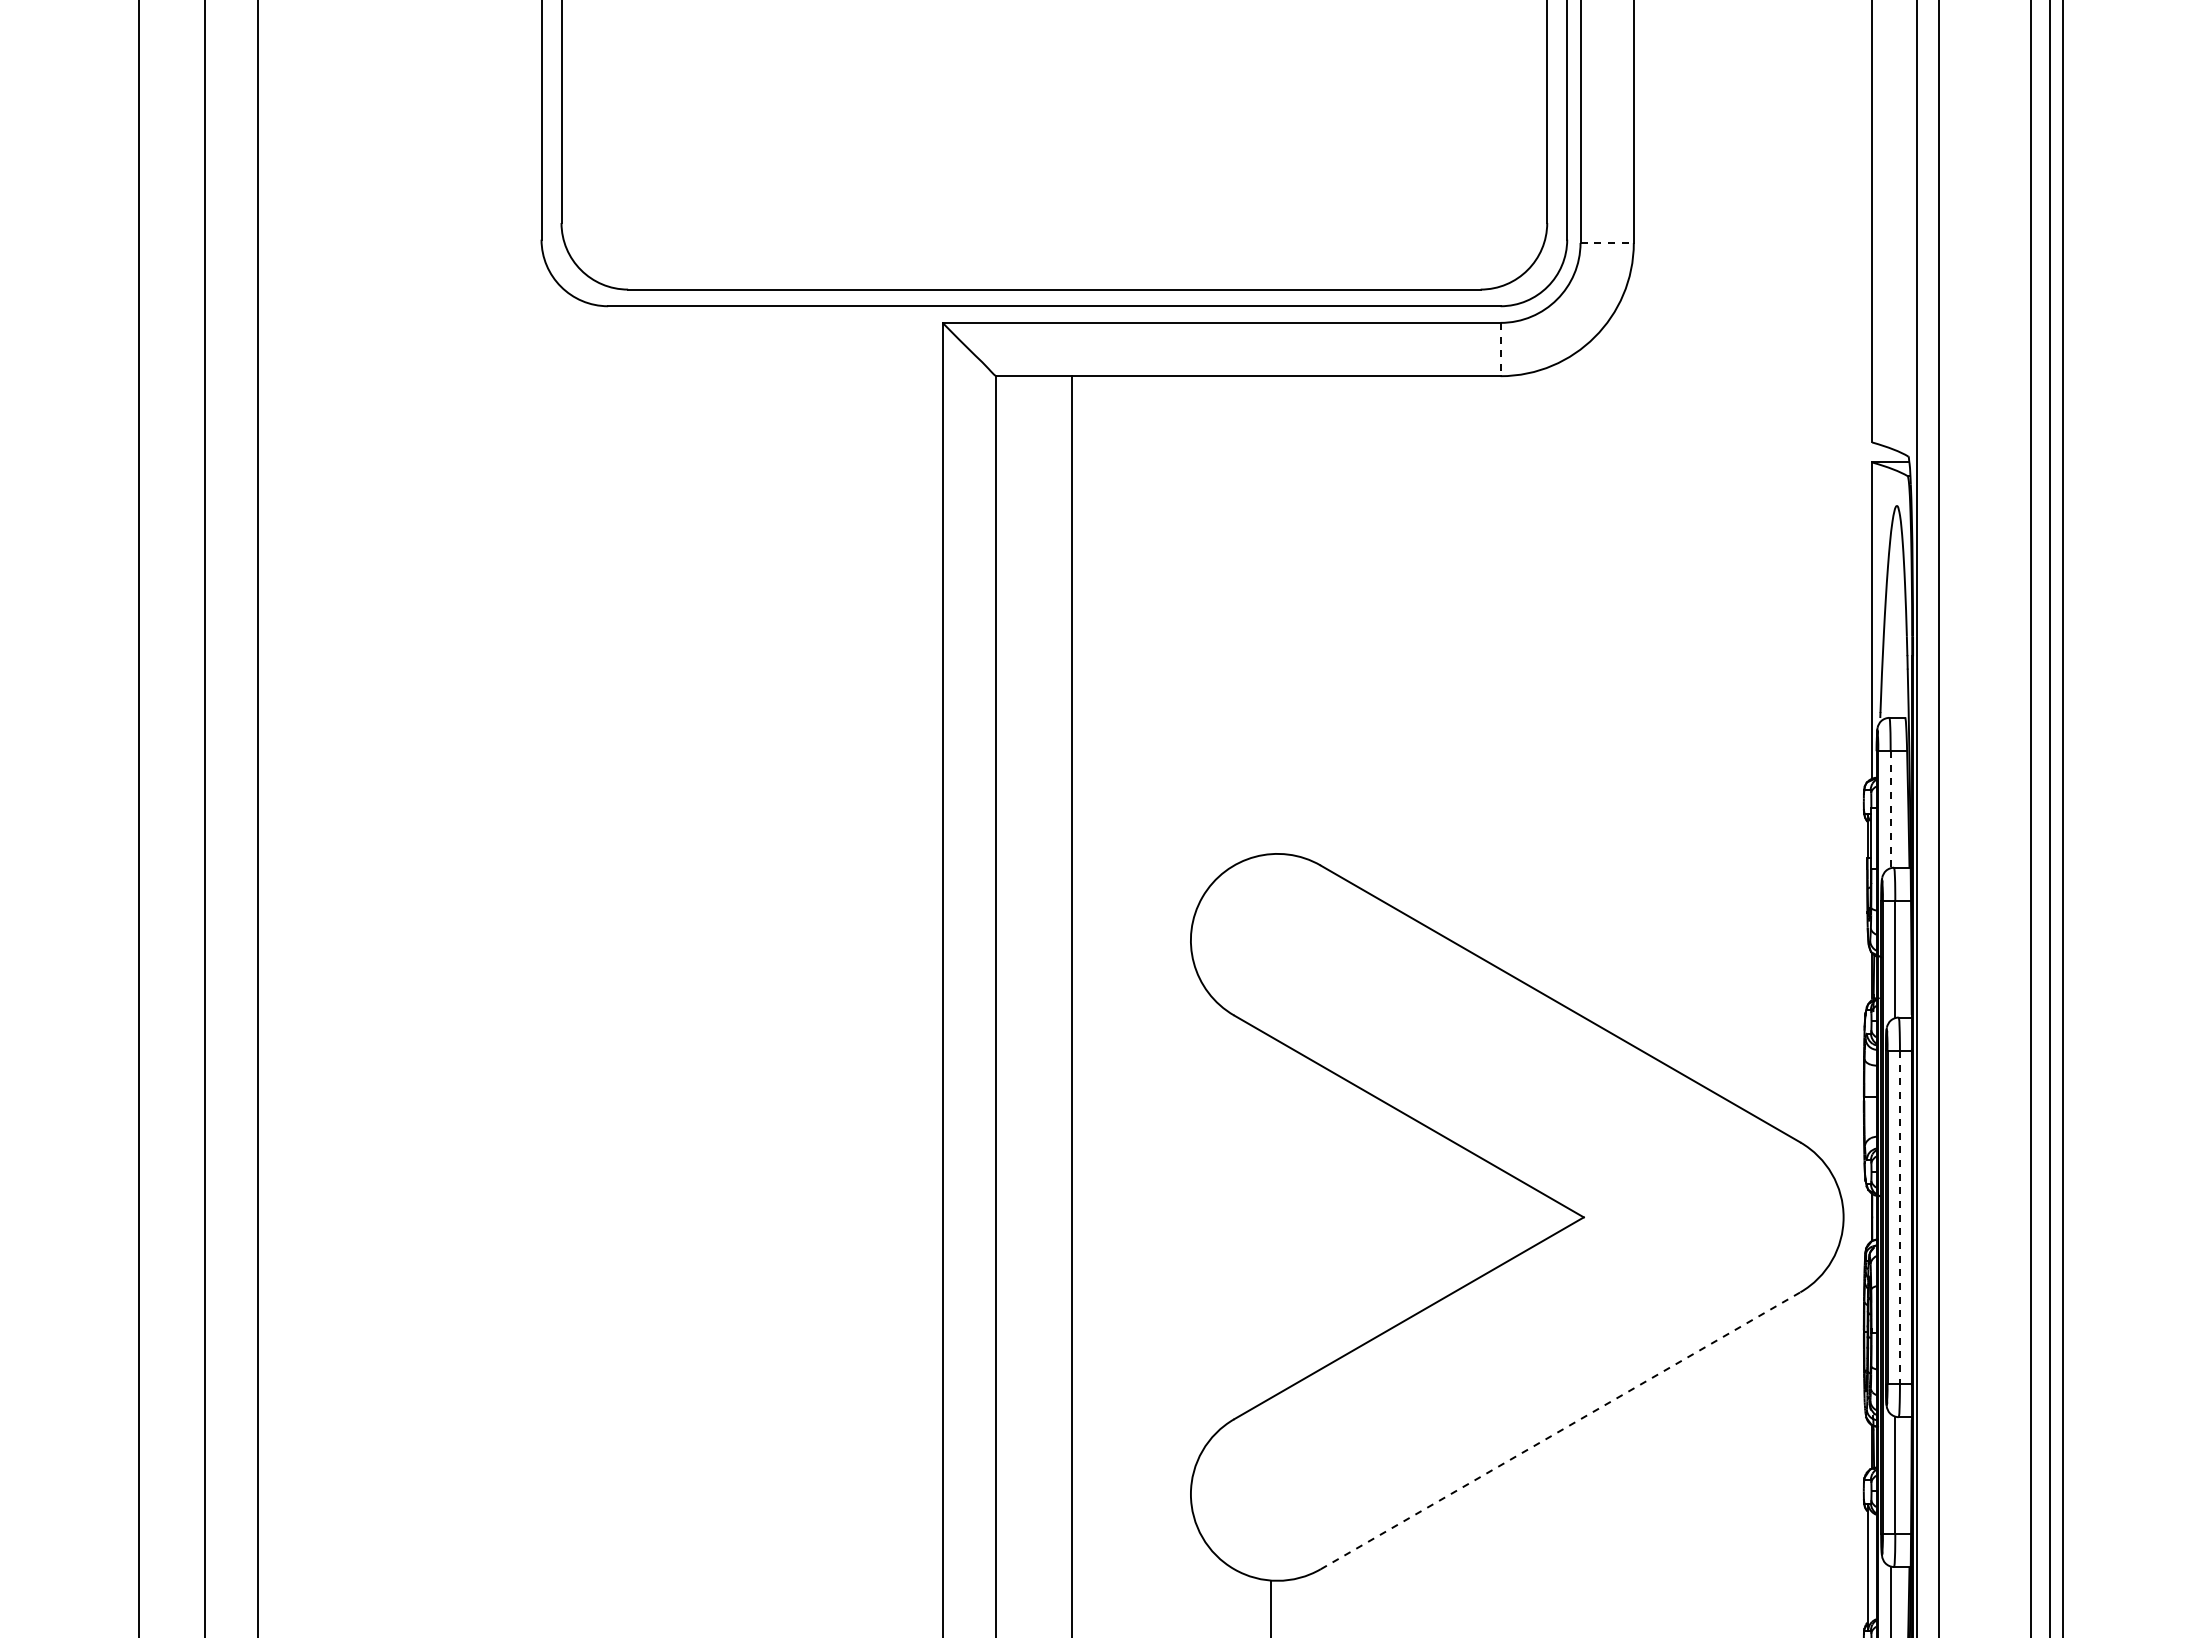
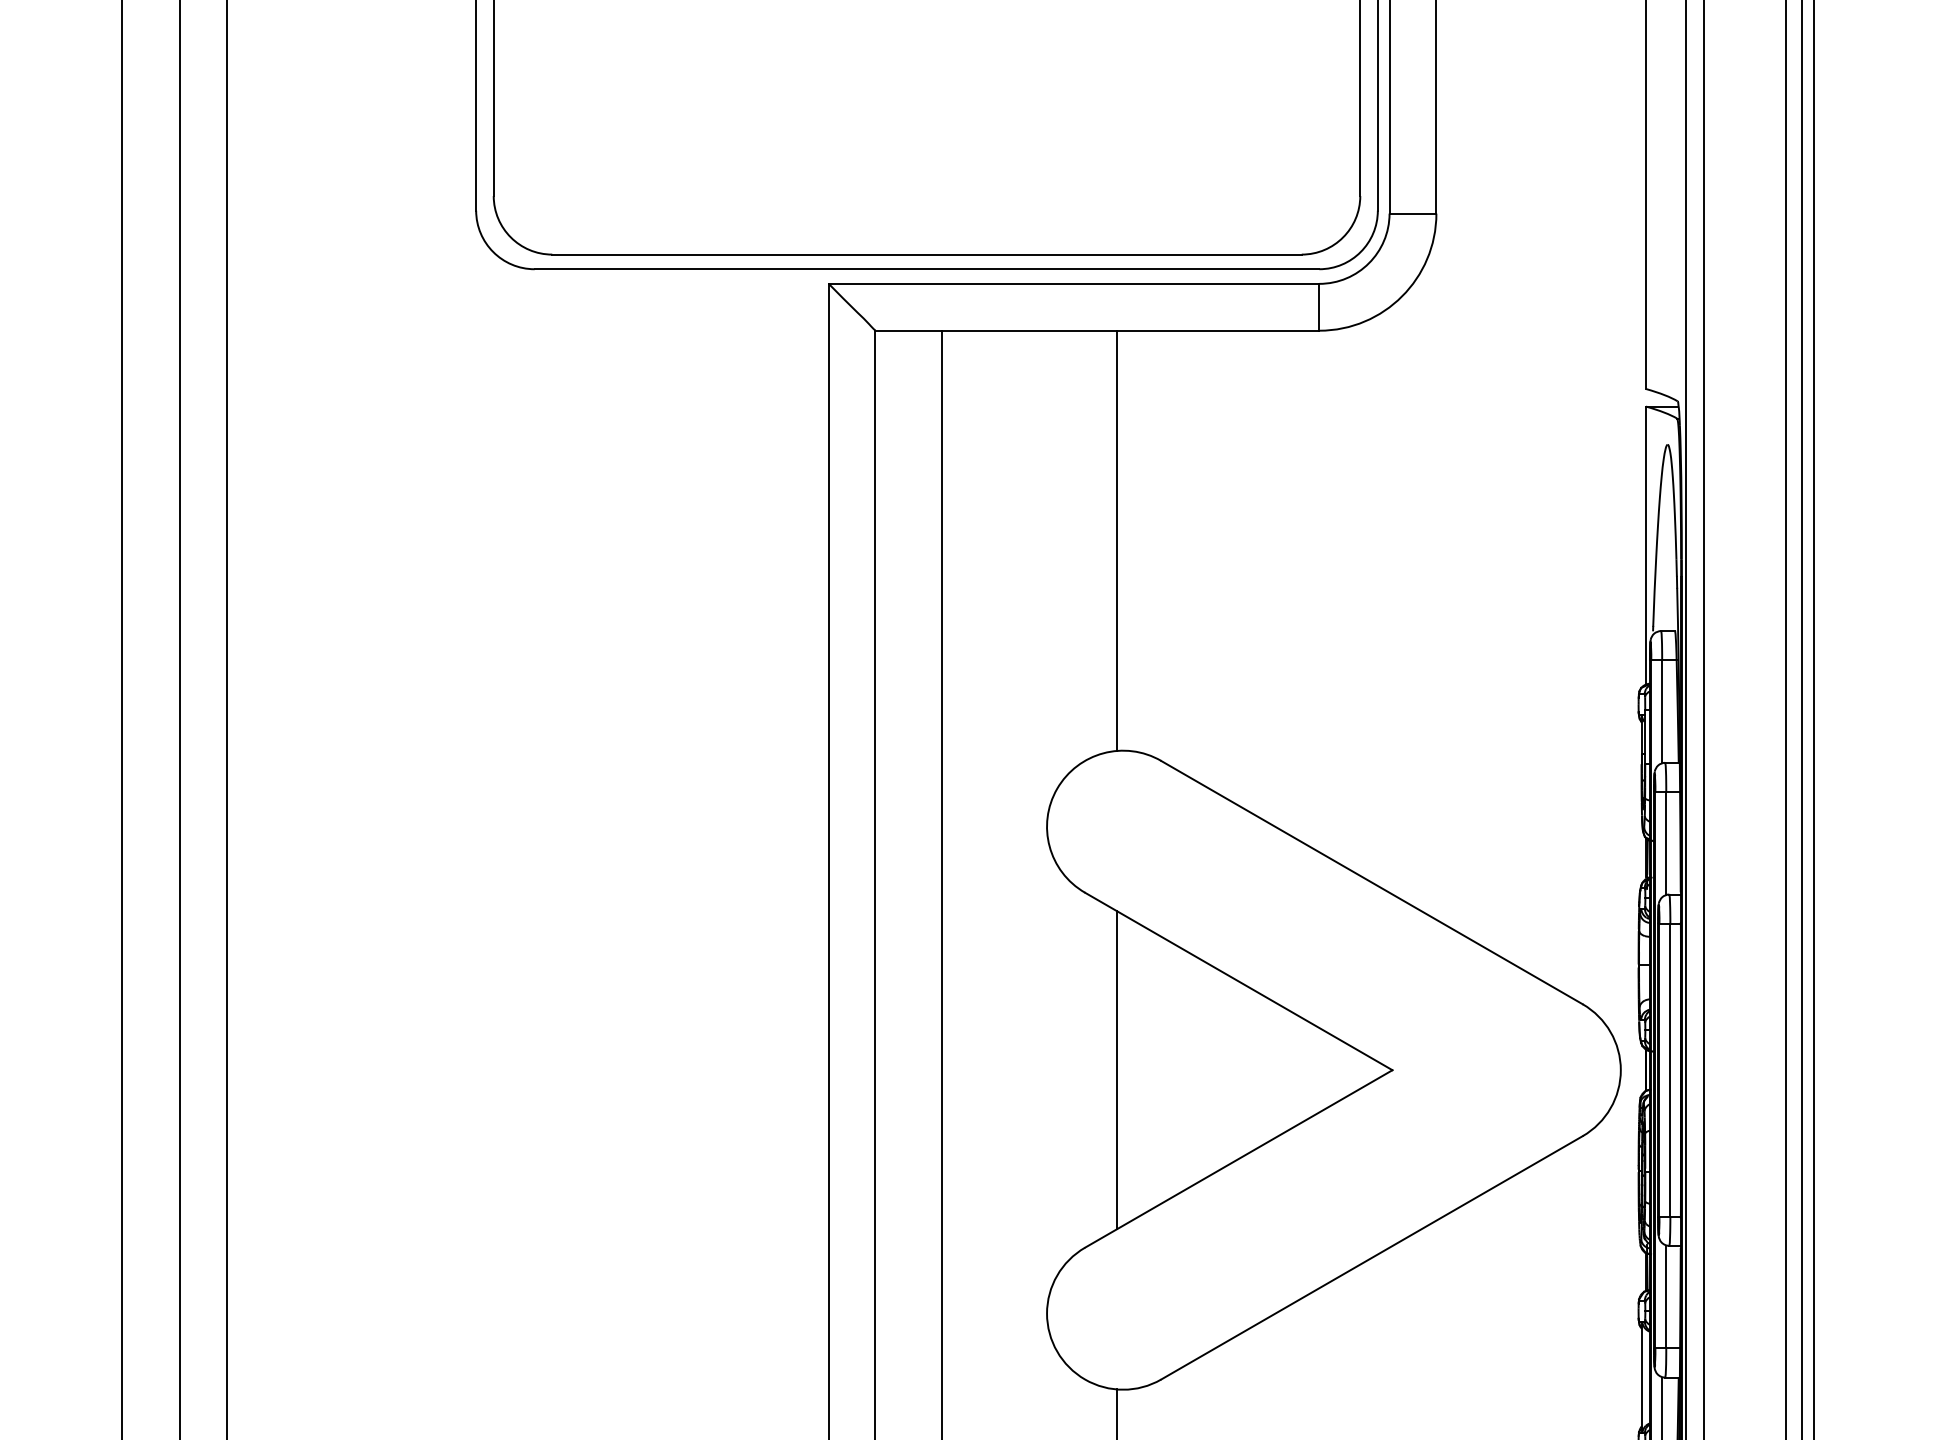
line: (1607, 242) -> (1413, 213), dashed -> solid
line: (1500, 349) -> (1319, 307), dashed -> solid
line: (1270, 615) -> (1117, 541), added
line: (1890, 809) -> (1662, 711), dashed -> solid
line: (1270, 1217) -> (1117, 1070), added
line: (1899, 1217) -> (1669, 1070), dashed -> solid
line: (1560, 1430) -> (1371, 1257), dashed -> solid

